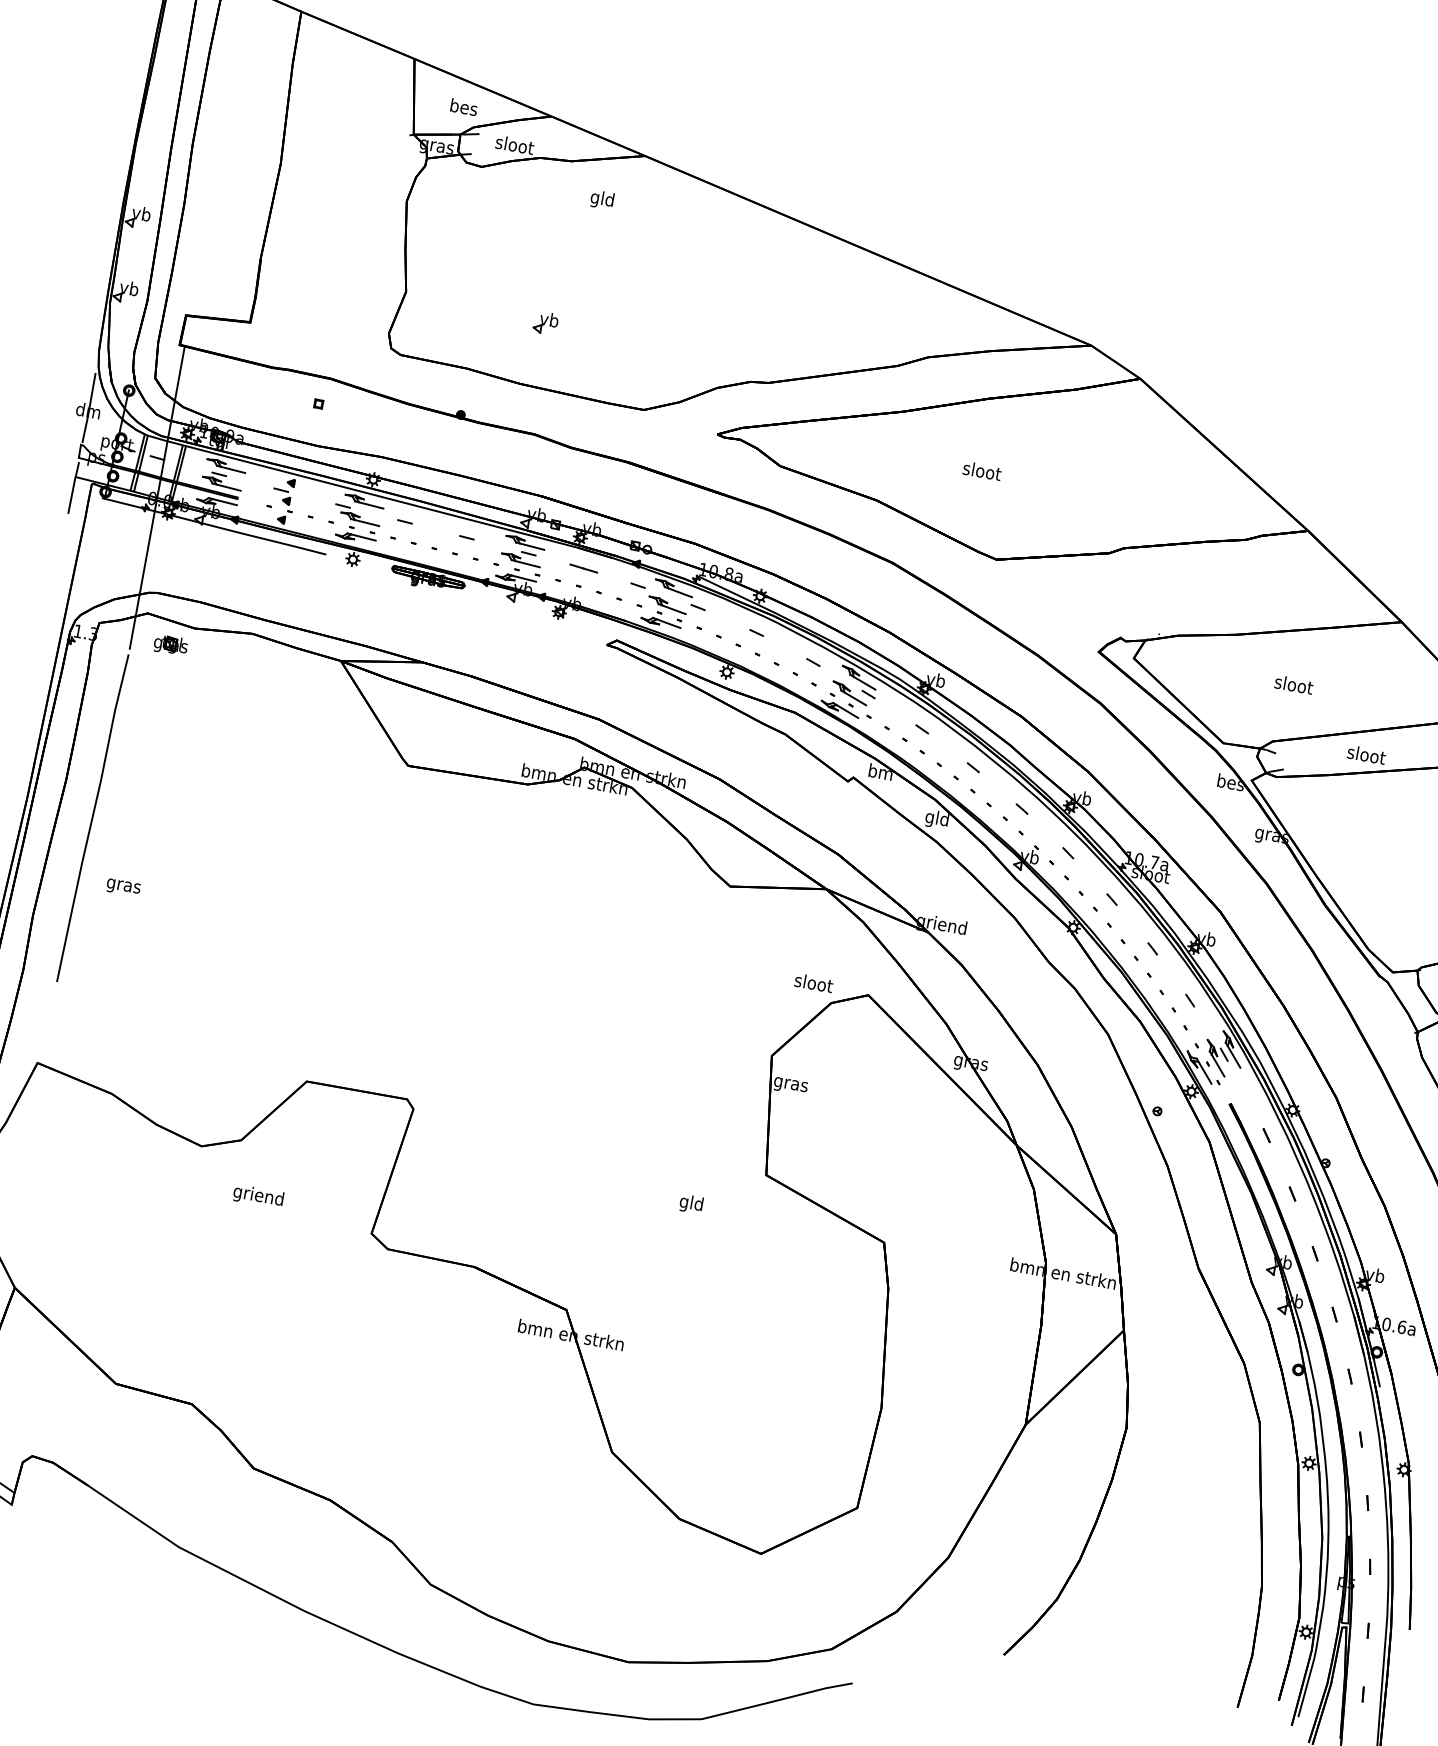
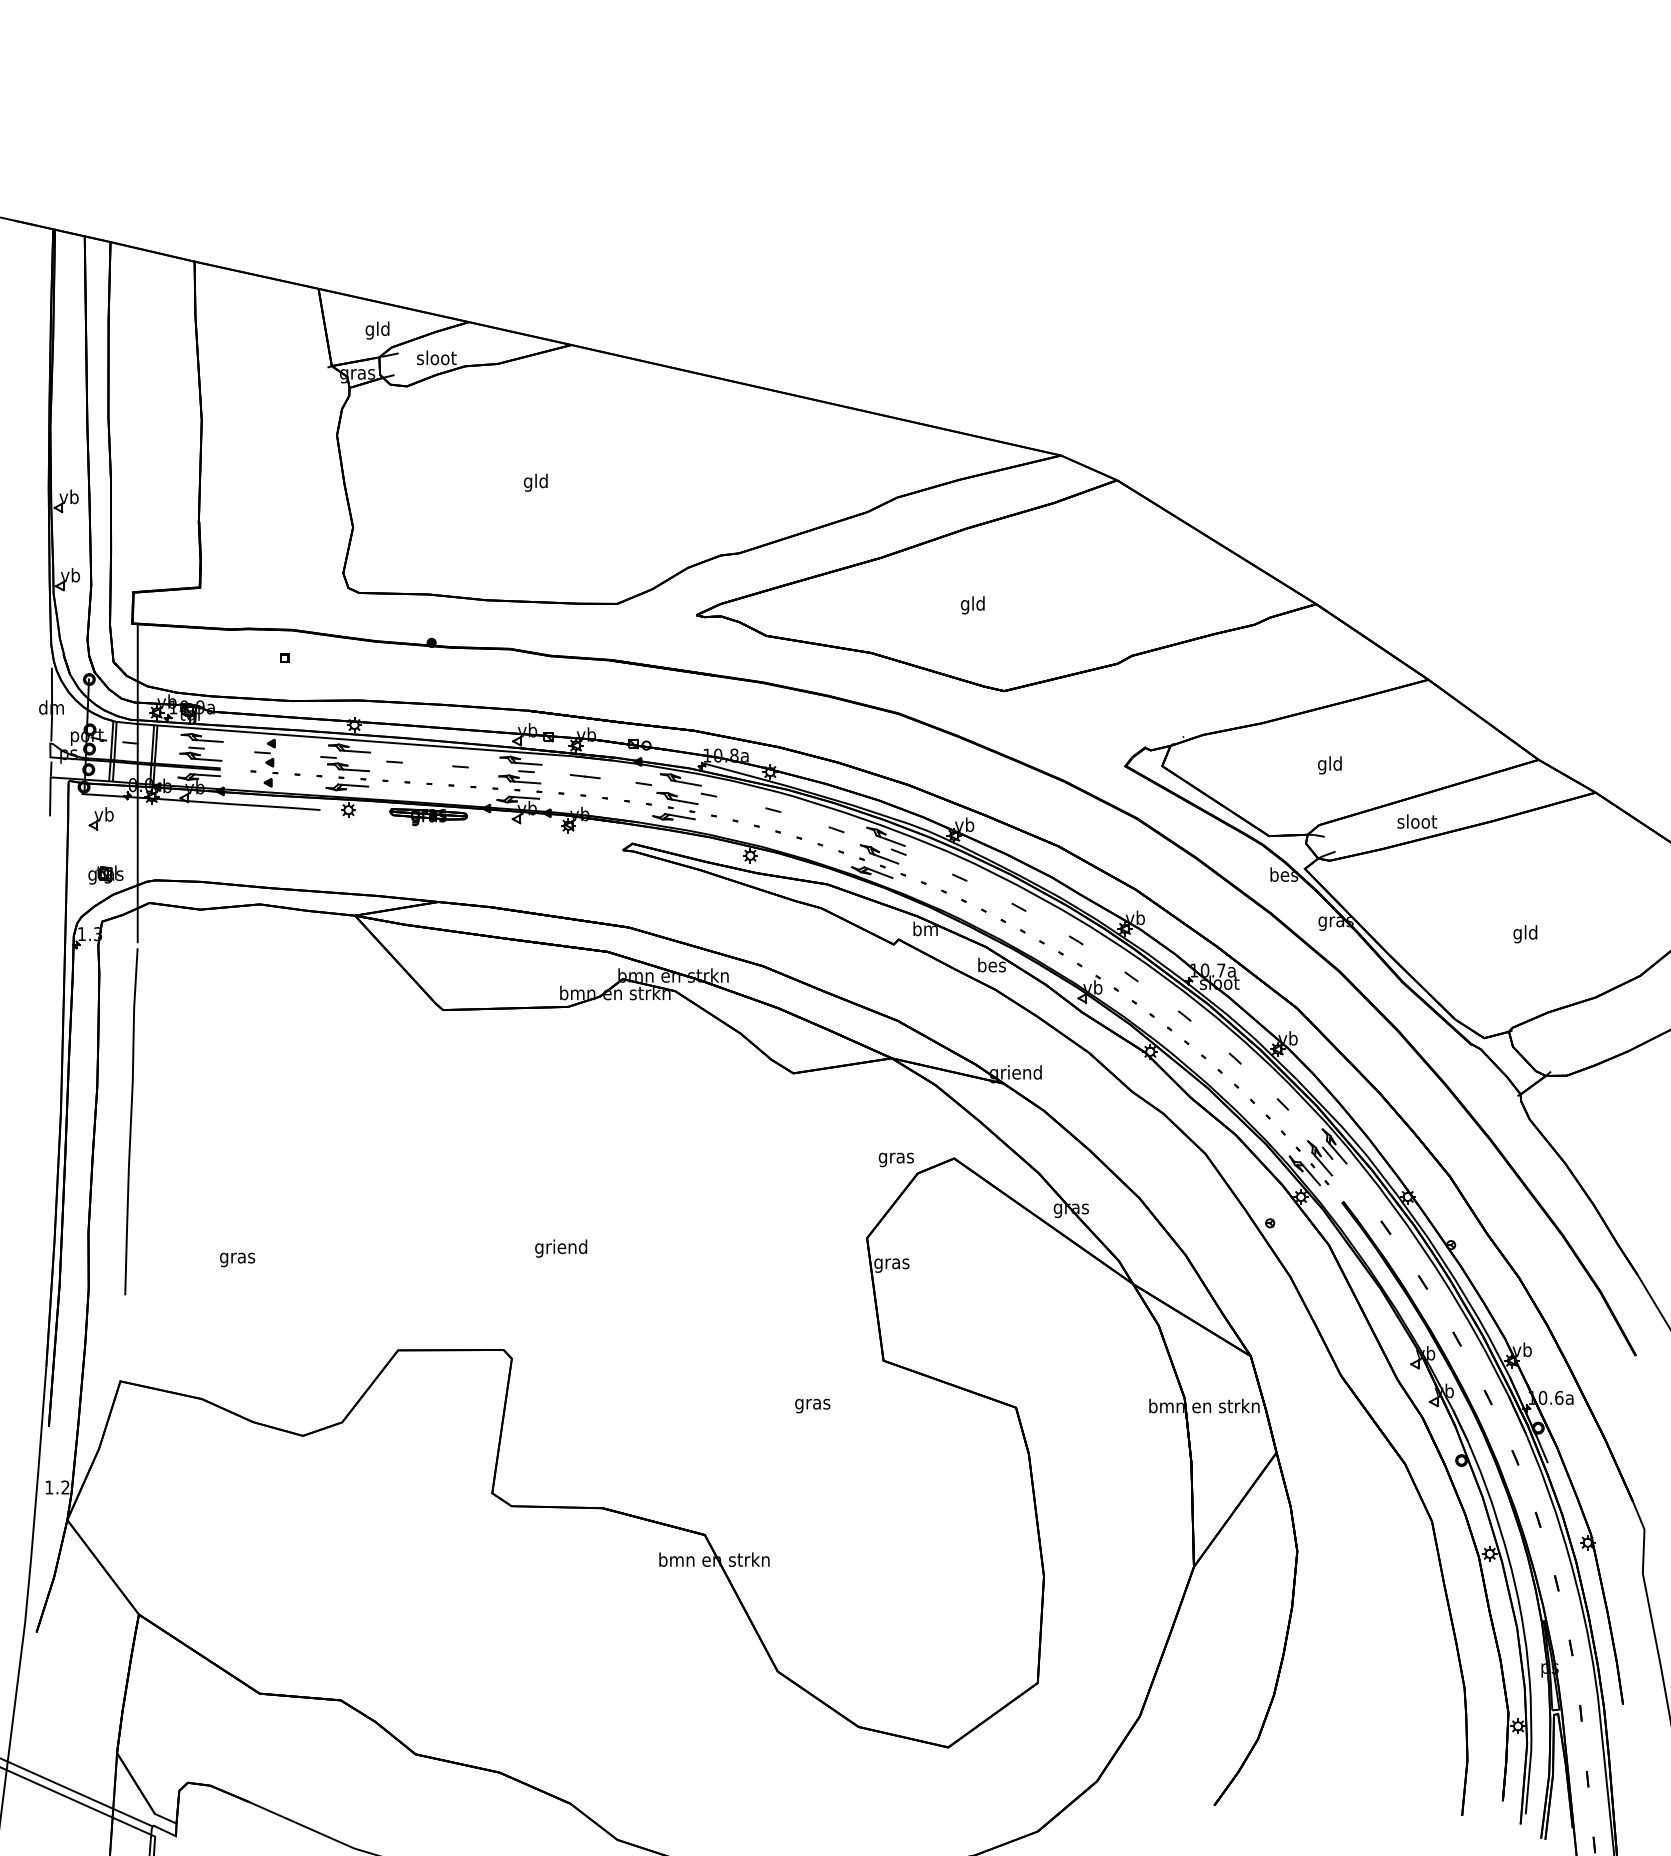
text: (463, 108) -> (377, 330), bes -> gld
text: (601, 199) -> (535, 482), moved
part: (545, 322) -> (100, 818), moved
text: (982, 473) -> (973, 605), sloot -> gld
part: (170, 644) -> (105, 874), moved
text: (1293, 686) -> (1330, 765), sloot -> gld
text: (937, 819) -> (991, 966), gld -> bes
text: (123, 887) -> (237, 1259), moved
text: (813, 985) -> (896, 1158), sloot -> gras
text: (258, 1196) -> (561, 1248), moved
text: (691, 1204) -> (812, 1404), gld -> gras

